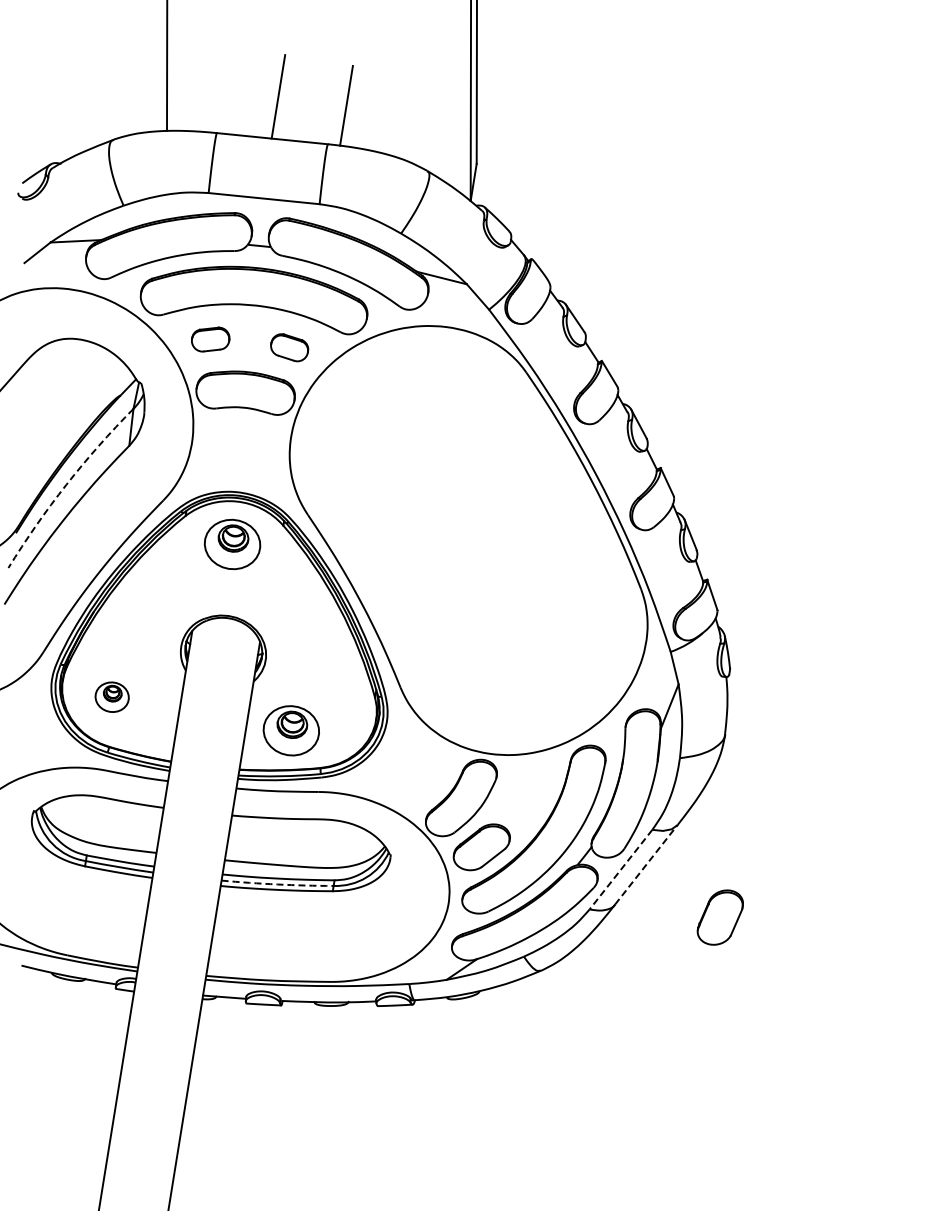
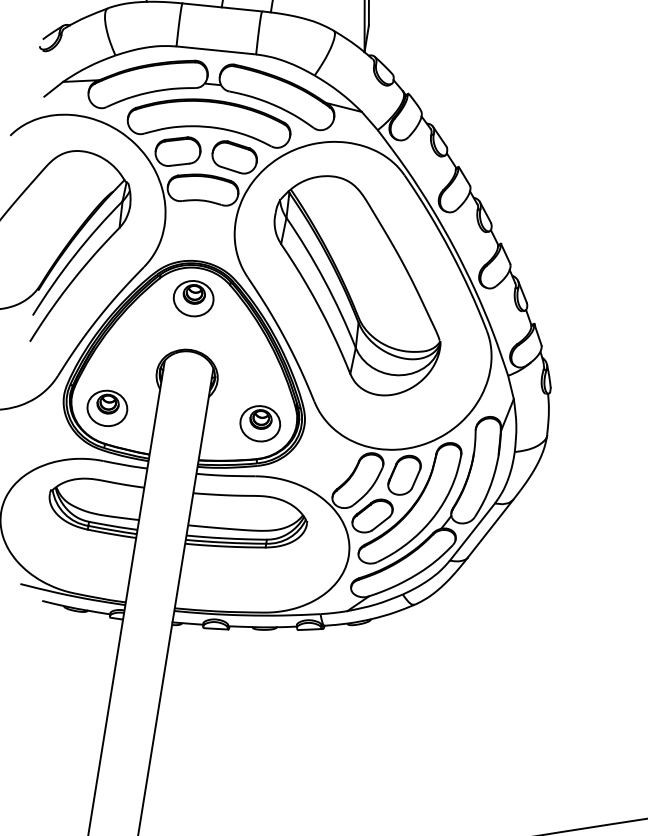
part: (210, 339) -> (177, 151), size x1.67
part: (289, 347) -> (234, 157), size x1.67
arc: (66, 484) -> (74, 255), dashed -> solid
part: (460, 526) -> (357, 285), added
part: (111, 696) -> (106, 407), size x1.67
part: (290, 730) -> (259, 423), moved
line: (646, 864) -> (490, 528), dashed -> solid
line: (620, 869) -> (472, 531), dashed -> solid
arc: (277, 884) -> (225, 542), dashed -> solid
part: (719, 917) -> (403, 475), moved

